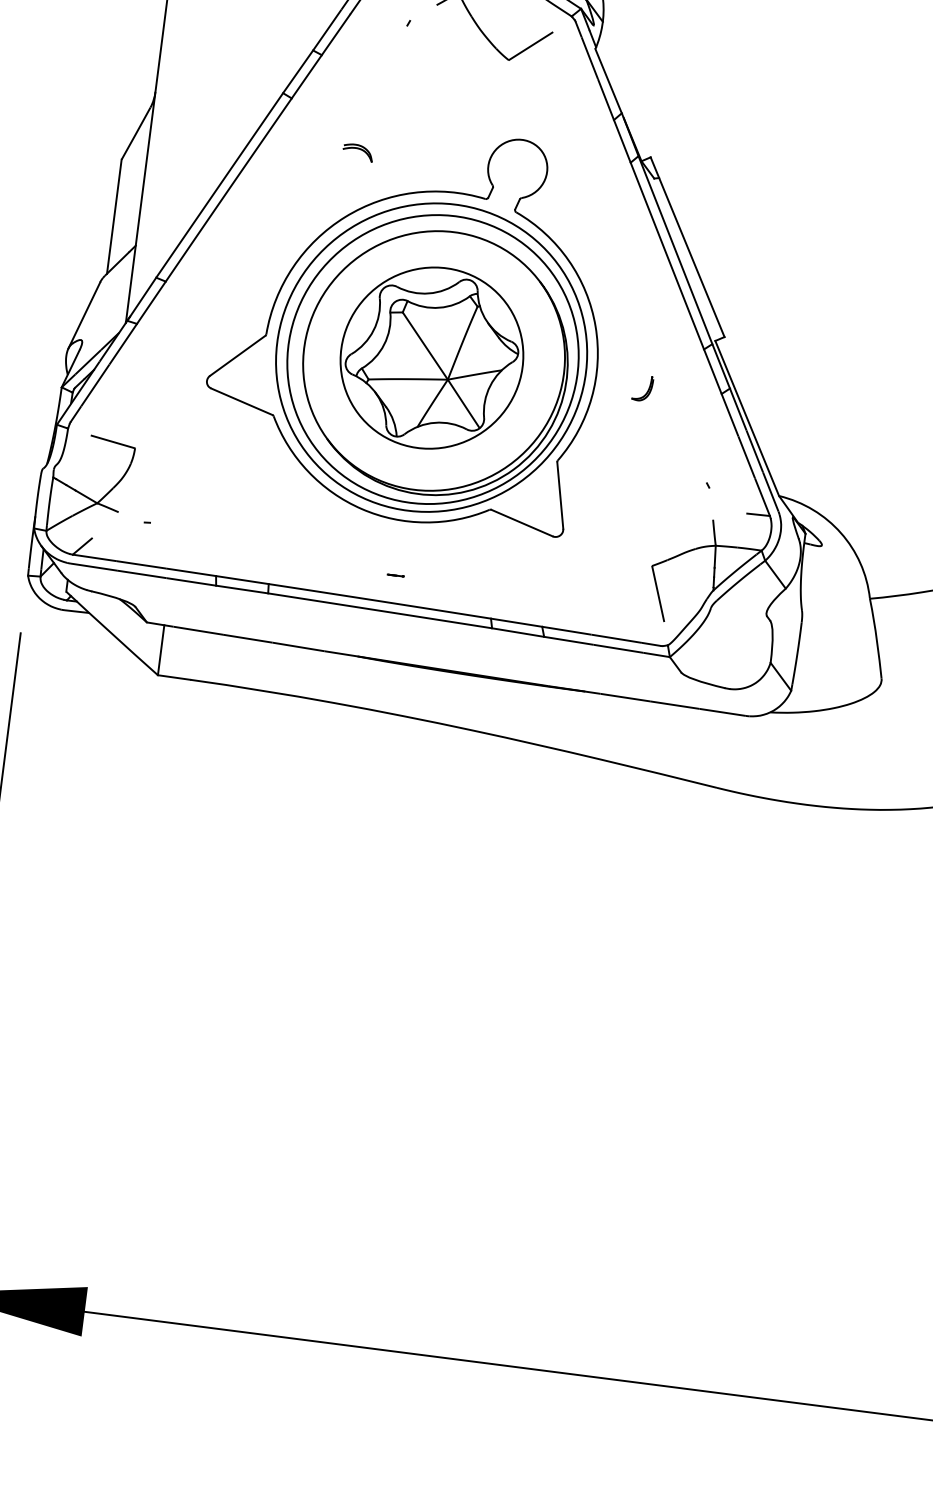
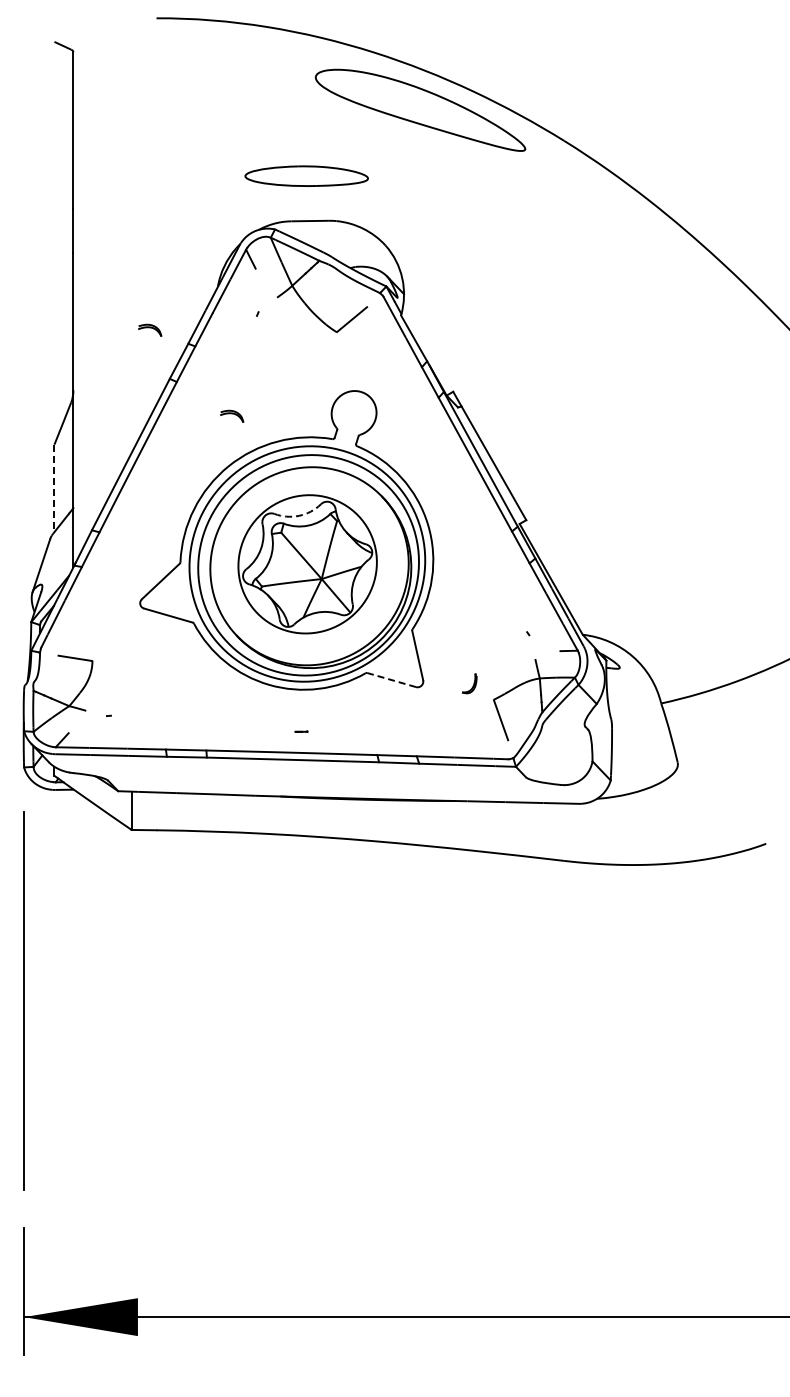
part: (266, 25) -> (150, 329), added
line: (114, 216) -> (54, 488), solid -> dashed
arc: (429, 293) -> (299, 515), solid -> dashed
part: (642, 387) -> (469, 683), moved
line: (522, 522) -> (391, 679), solid -> dashed

